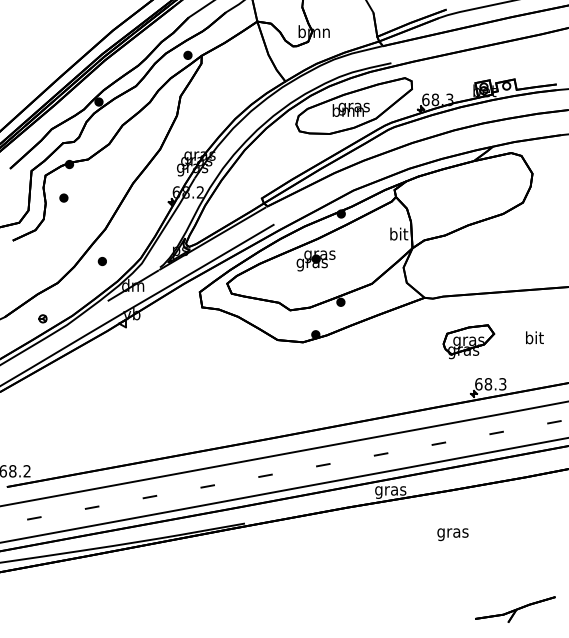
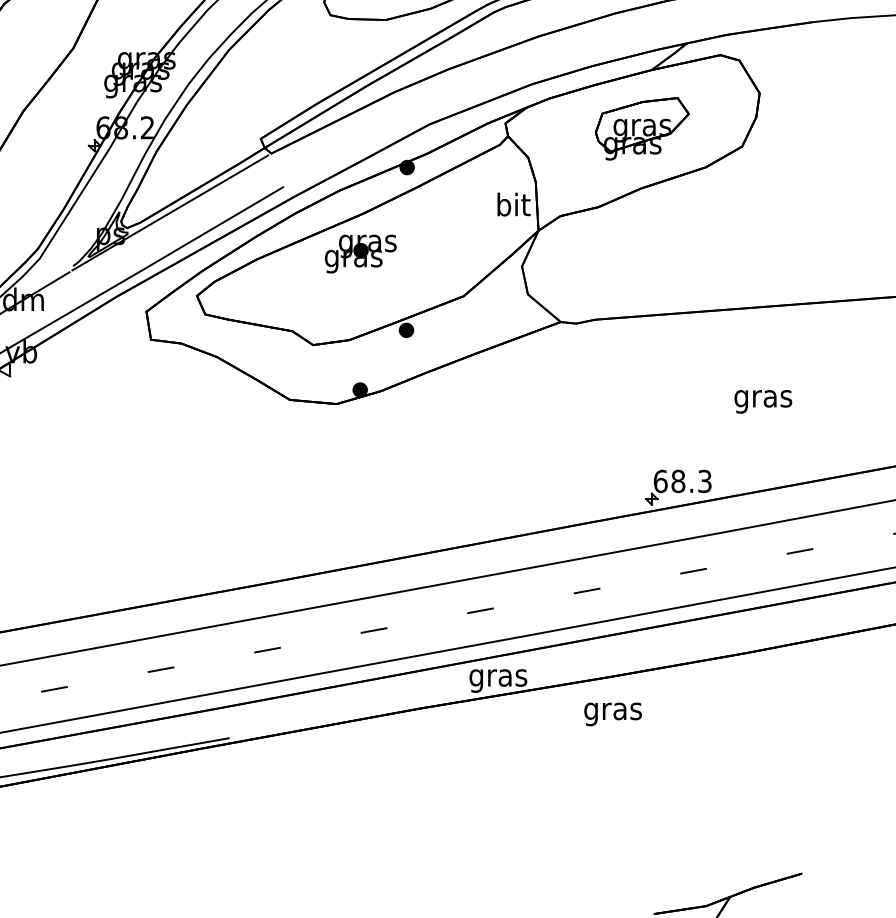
text: (534, 339) -> (763, 398), bit -> gras
part: (468, 341) -> (641, 127), moved
text: (452, 534) -> (612, 714), moved

